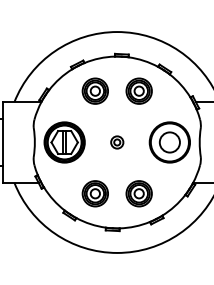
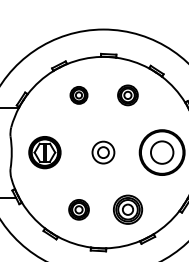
part: (94, 90) -> (78, 94), size x0.6
part: (138, 90) -> (127, 94), size x0.7
part: (64, 142) -> (44, 152), size x0.7
part: (117, 142) -> (103, 152), size x1.6
part: (94, 193) -> (78, 209), size x0.7

